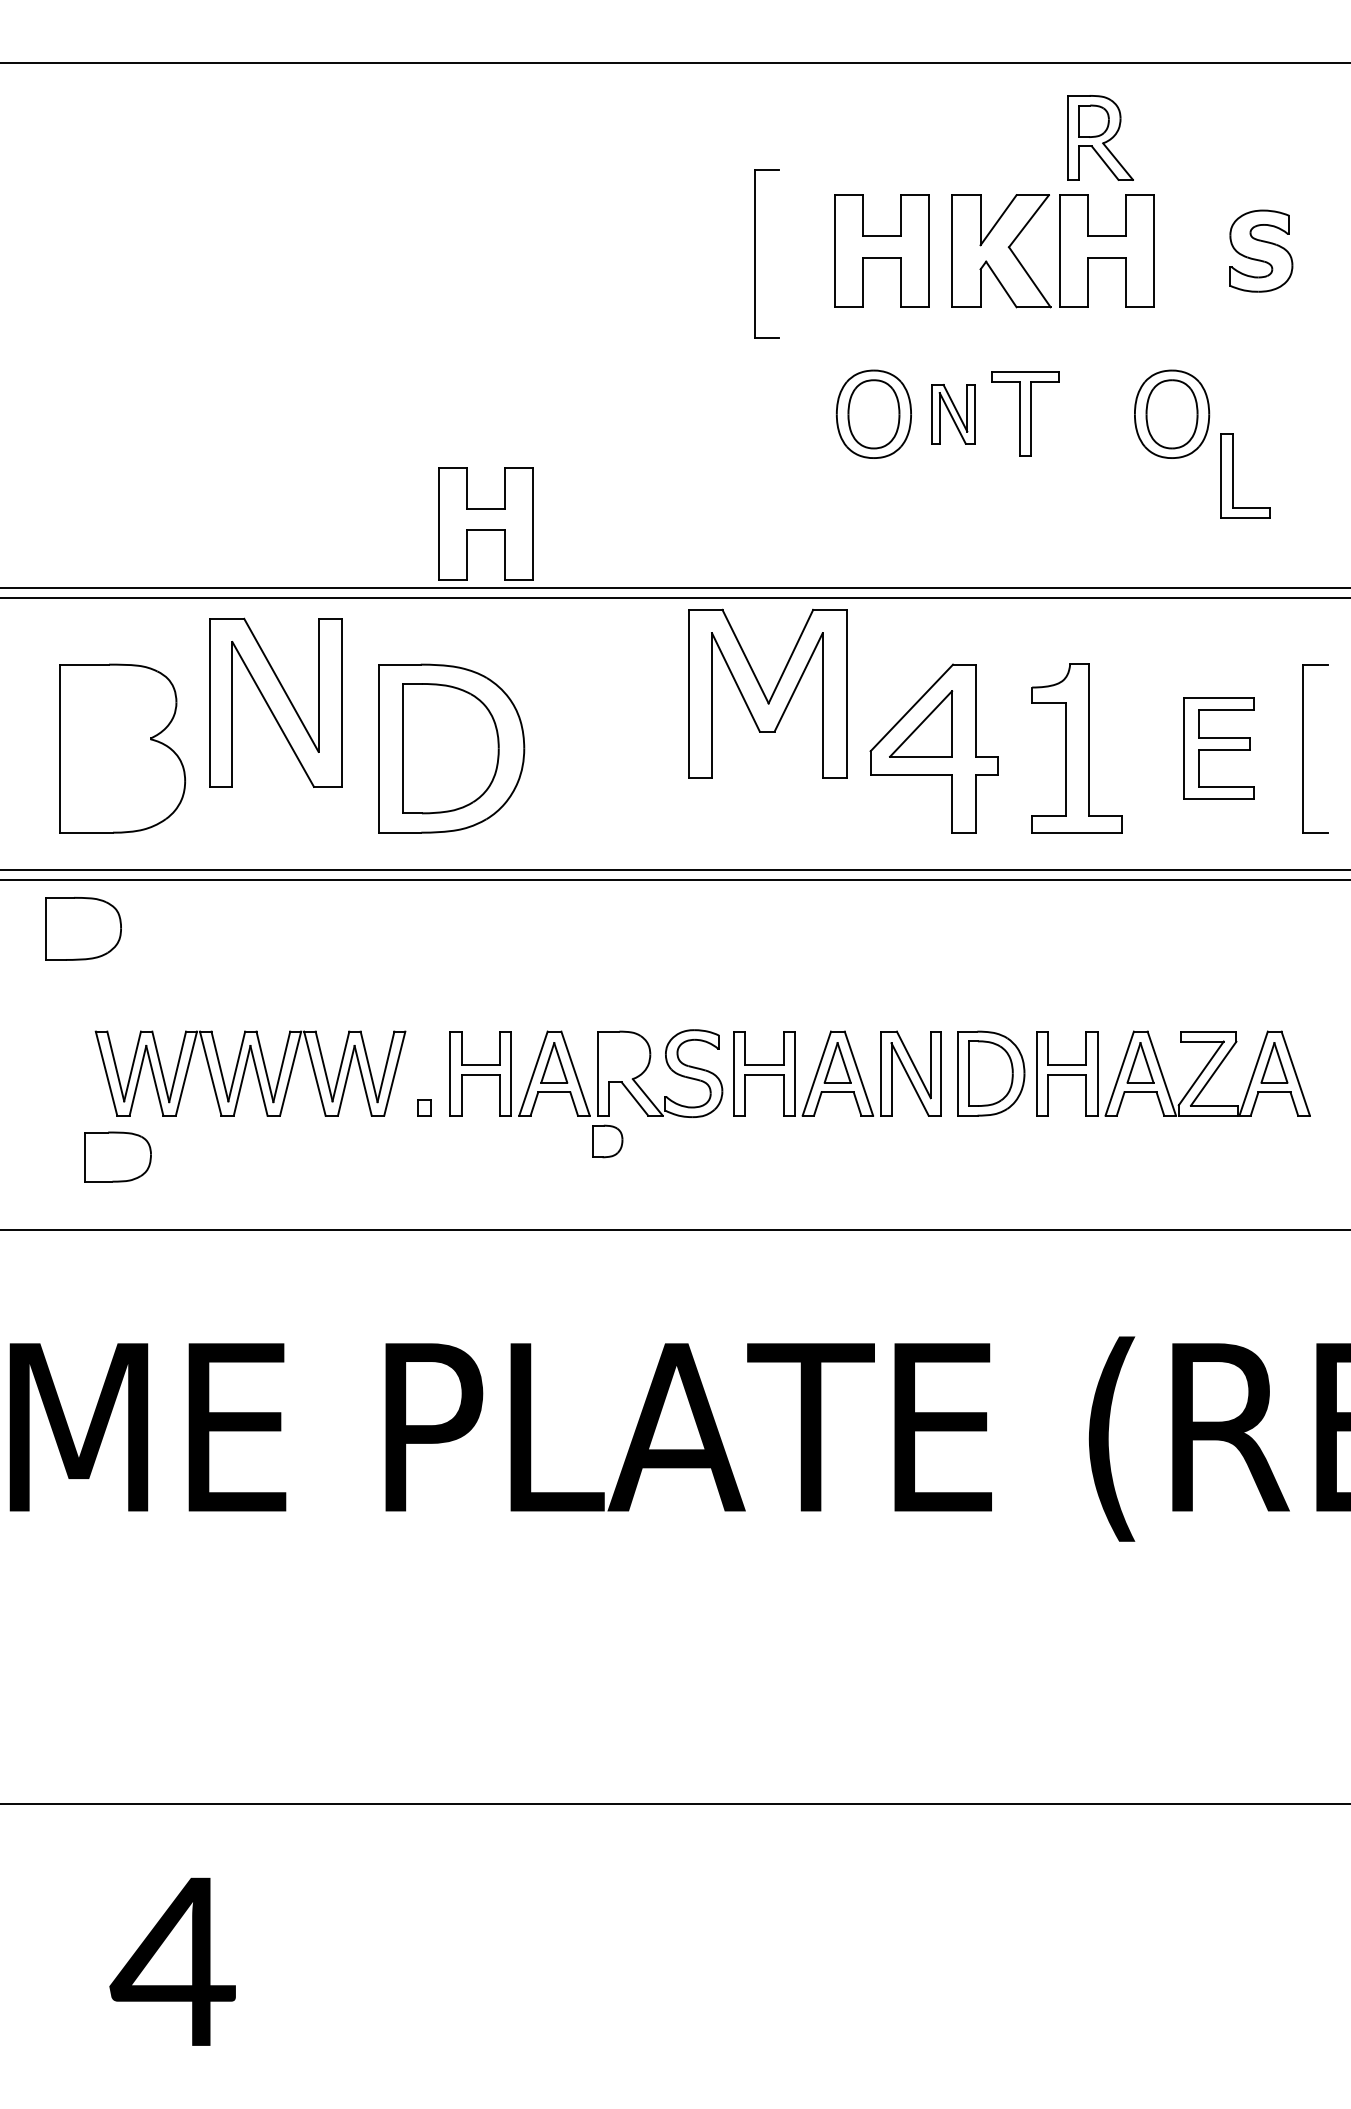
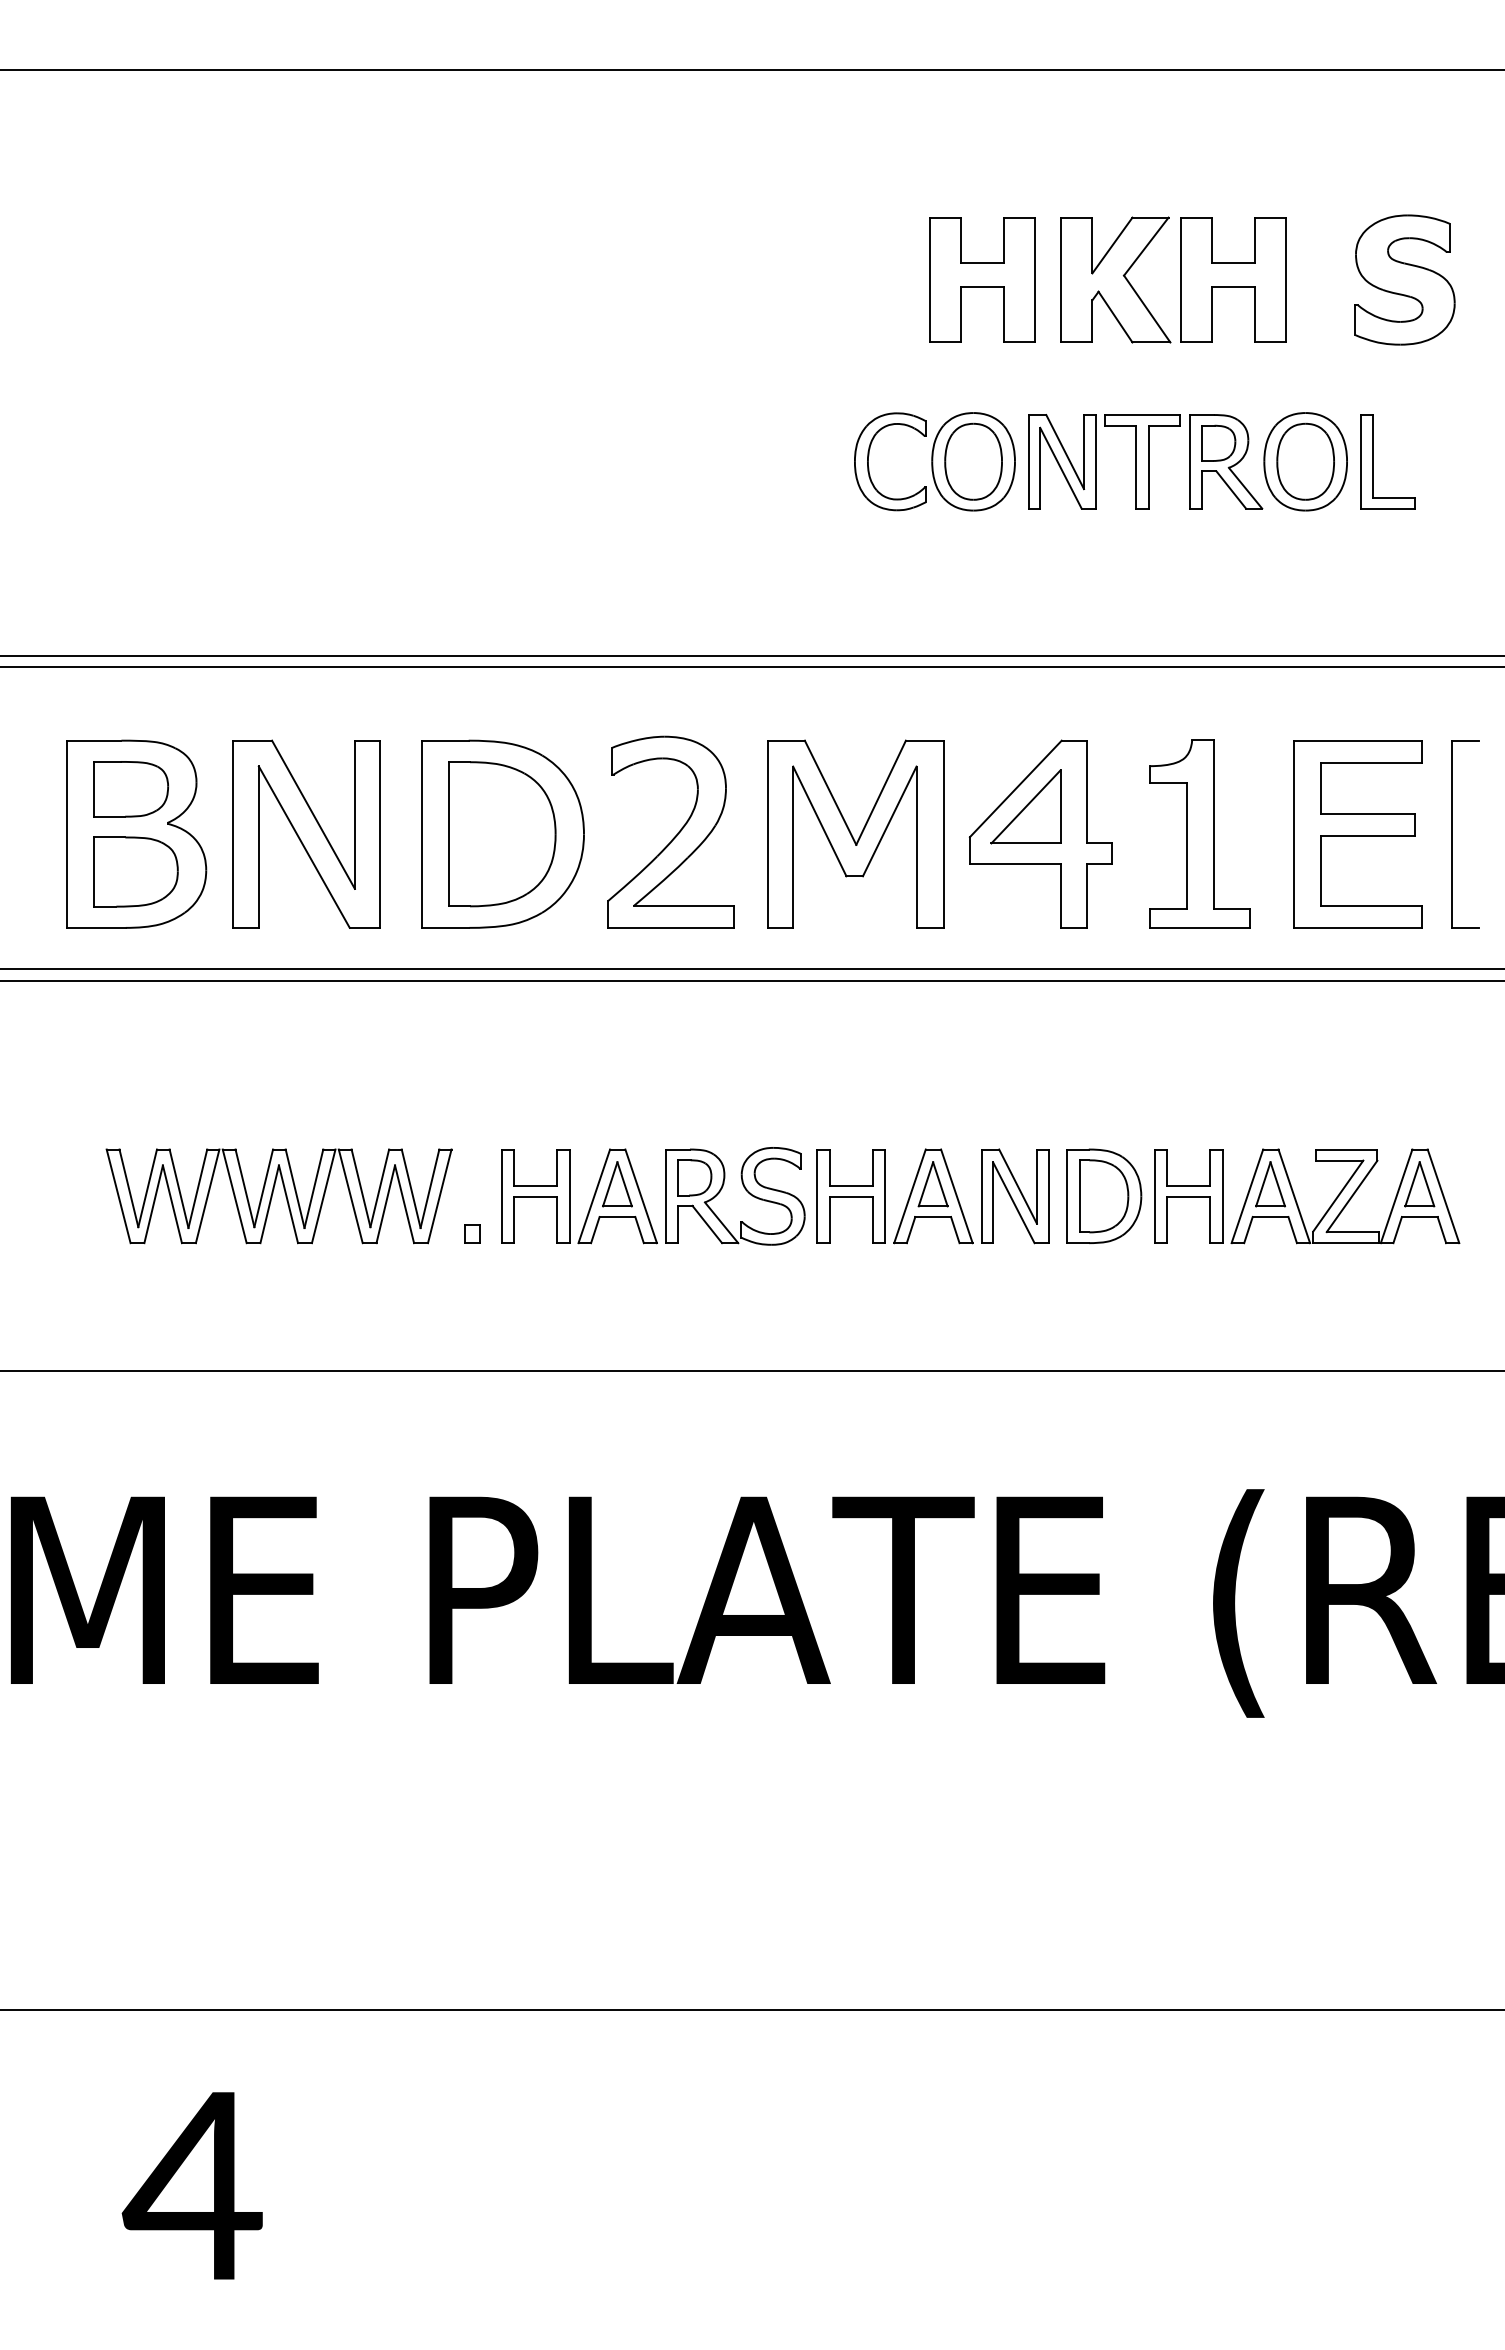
part: (1100, 137) -> (1226, 461), moved
part: (1260, 250) -> (1404, 279), size x1.43
part: (755, 254) -> (841, 283), removed
part: (780, 408) -> (869, 455), added
part: (953, 414) -> (1062, 461), size x1.43
part: (1232, 475) -> (1373, 461), moved
part: (486, 523) -> (541, 583), removed
part: (767, 693) -> (855, 833), moved
part: (275, 702) -> (306, 833), moved
part: (1218, 748) -> (1357, 834), size x1.67
part: (606, 749) -> (675, 835), added
part: (83, 928) -> (135, 871), moved
part: (607, 1141) -> (694, 1177), moved
part: (117, 1157) -> (130, 789), moved

